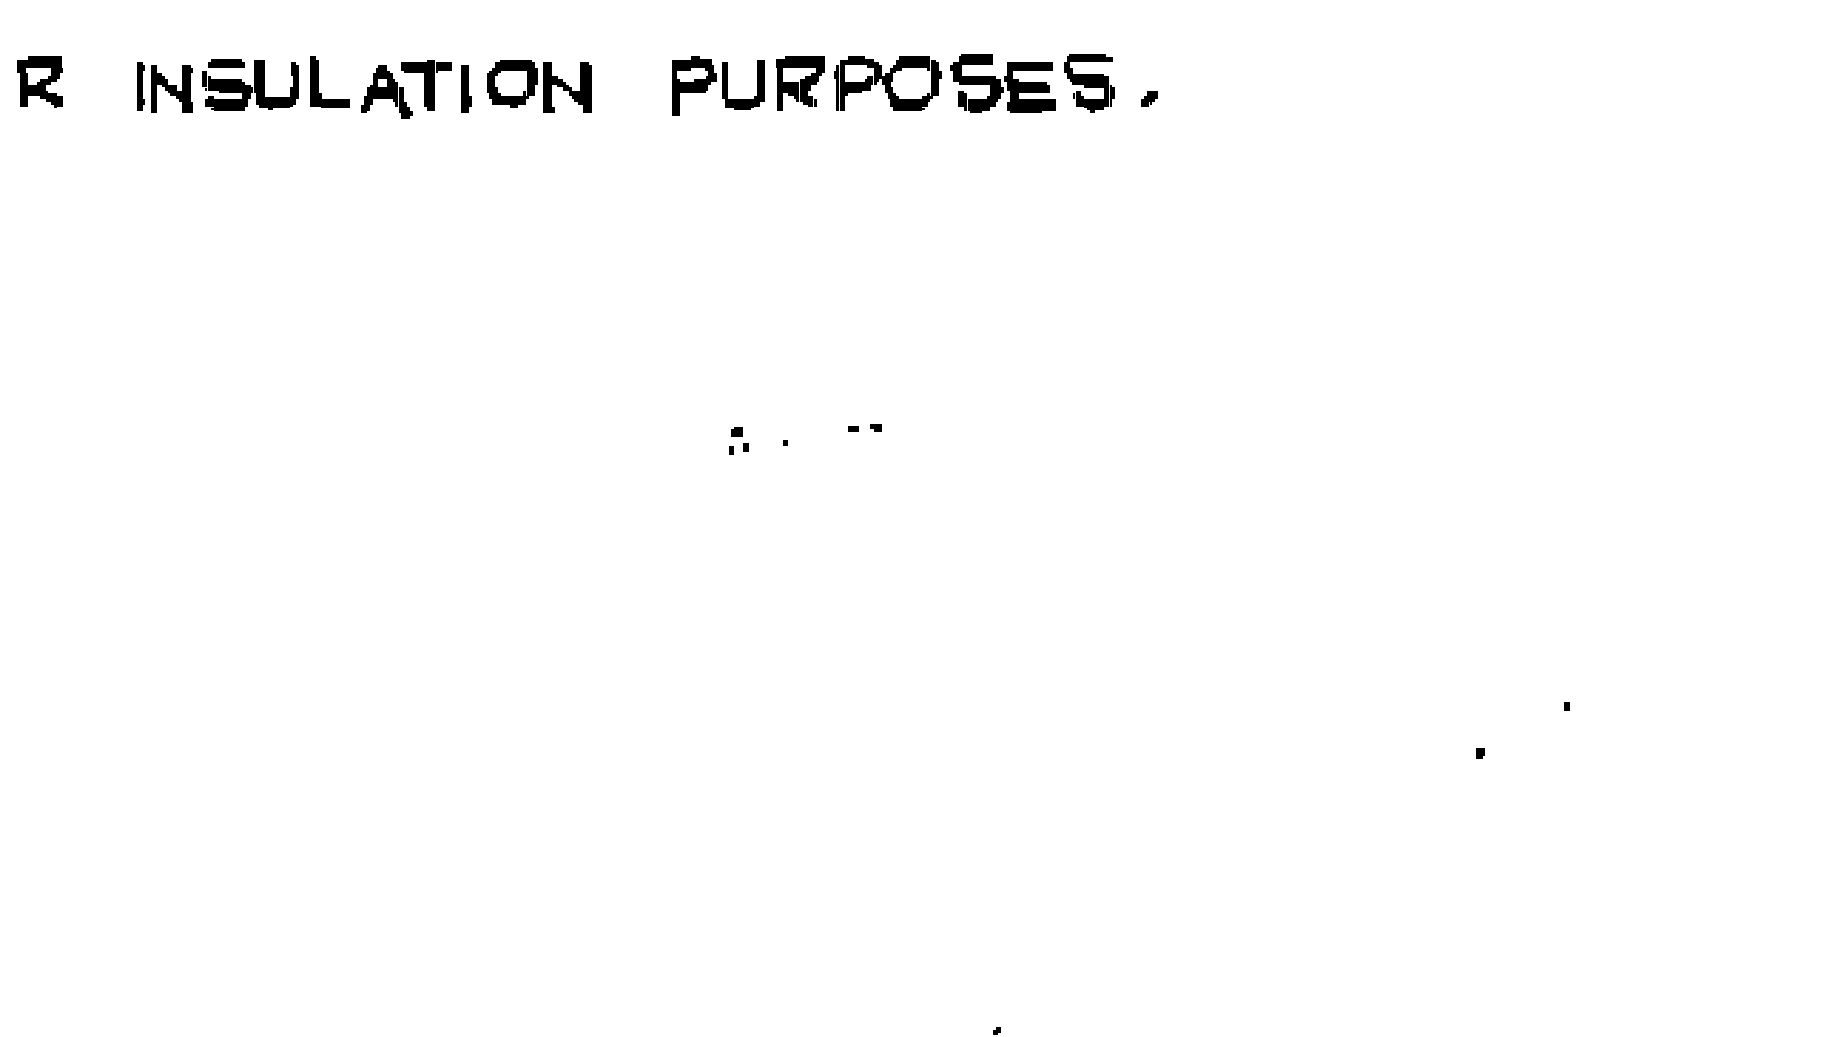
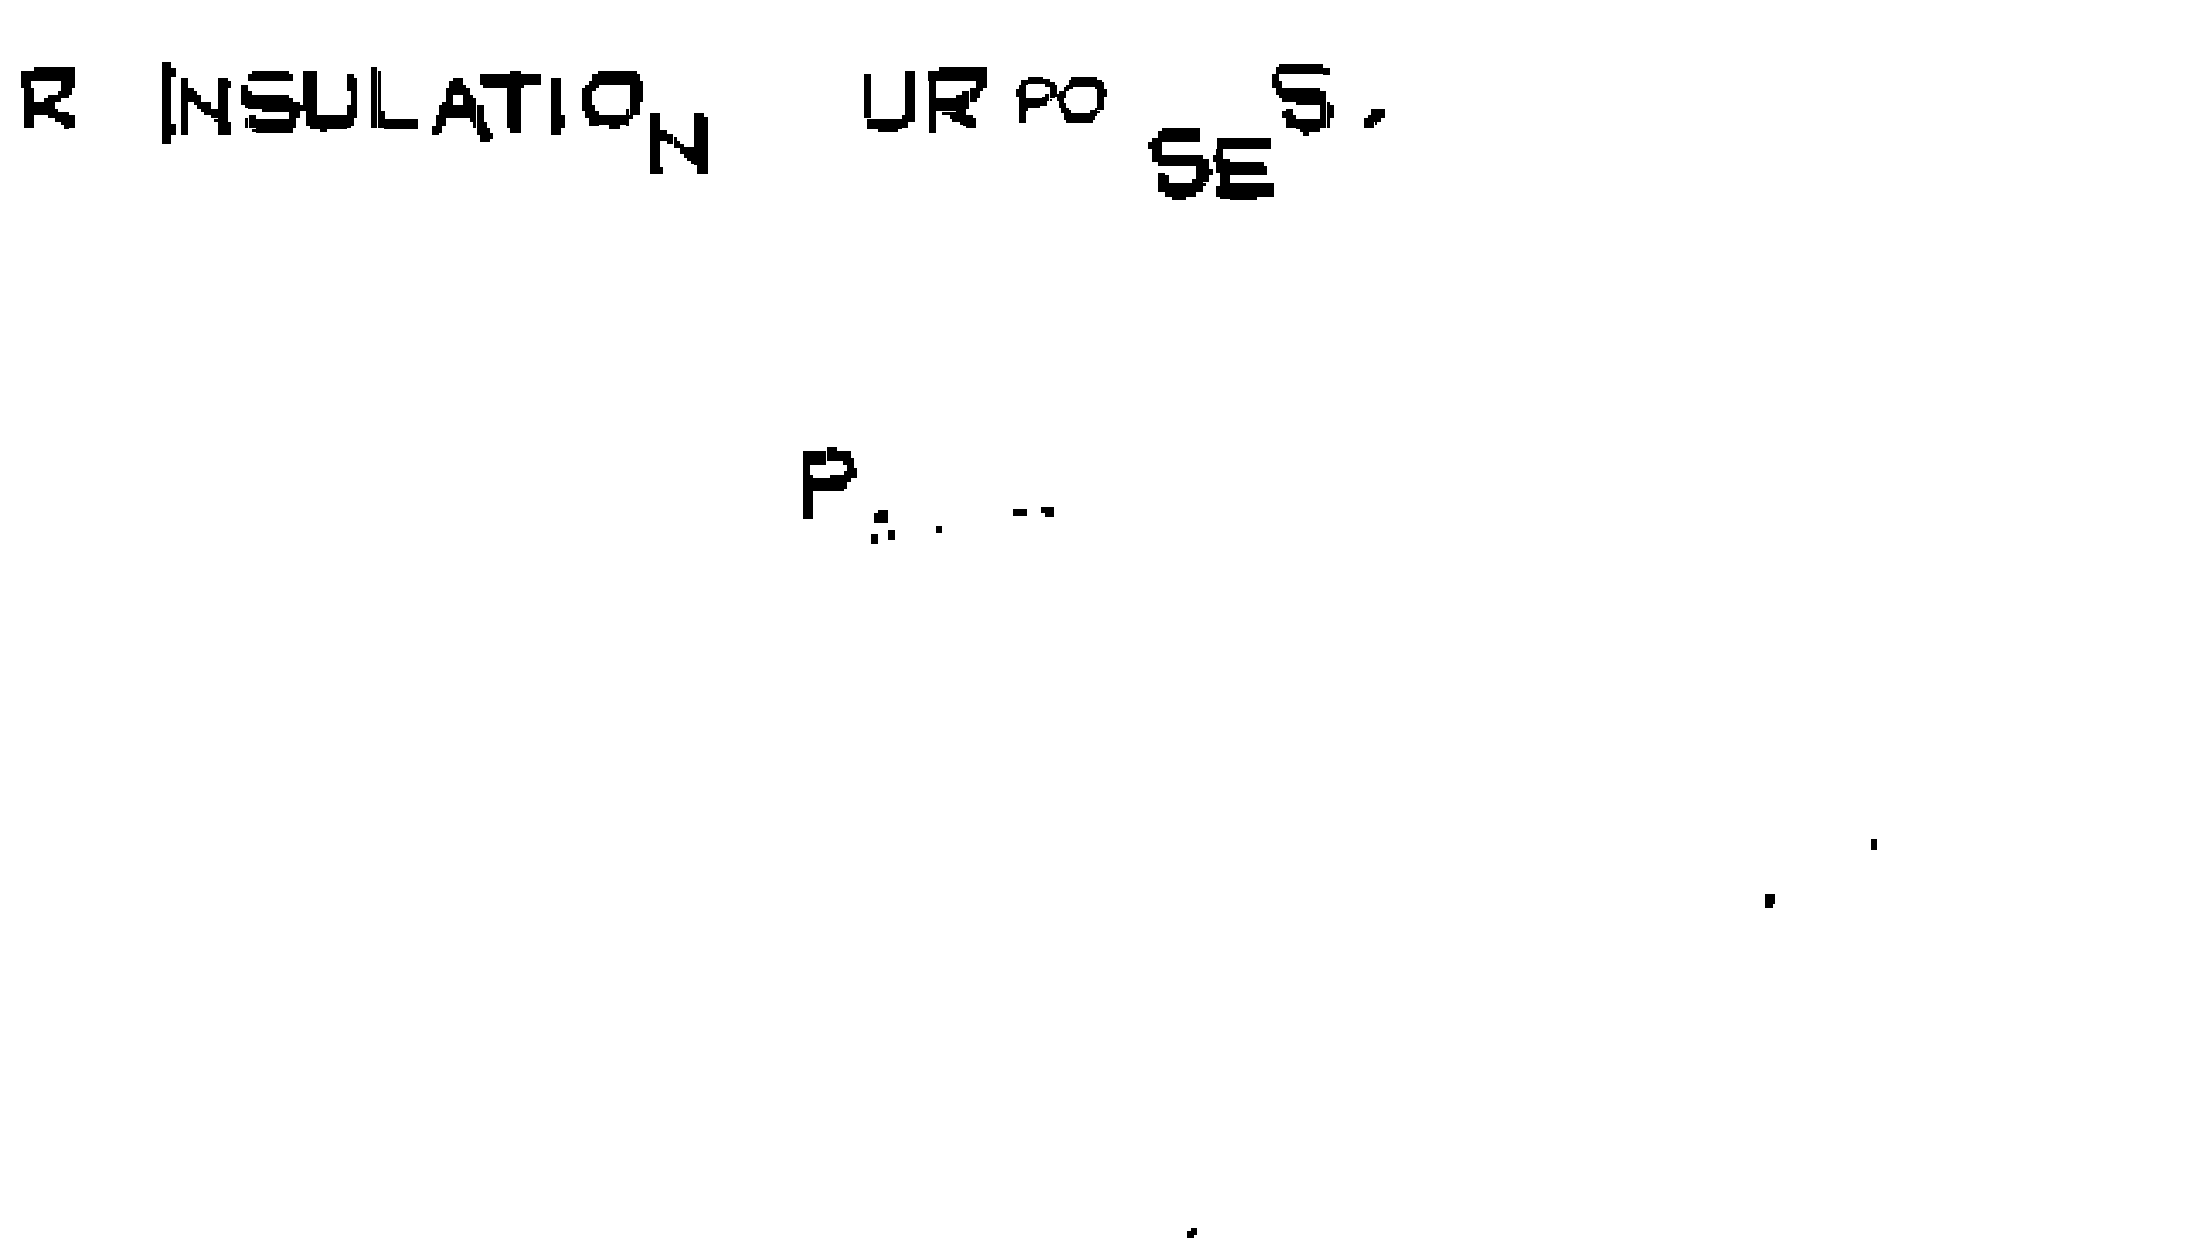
part: (887, 83) -> (1061, 99), size x0.7
part: (1002, 83) -> (1210, 163), moved
part: (693, 85) -> (829, 482), moved
part: (140, 86) -> (168, 103), size x1.4
part: (567, 87) -> (678, 143), moved

